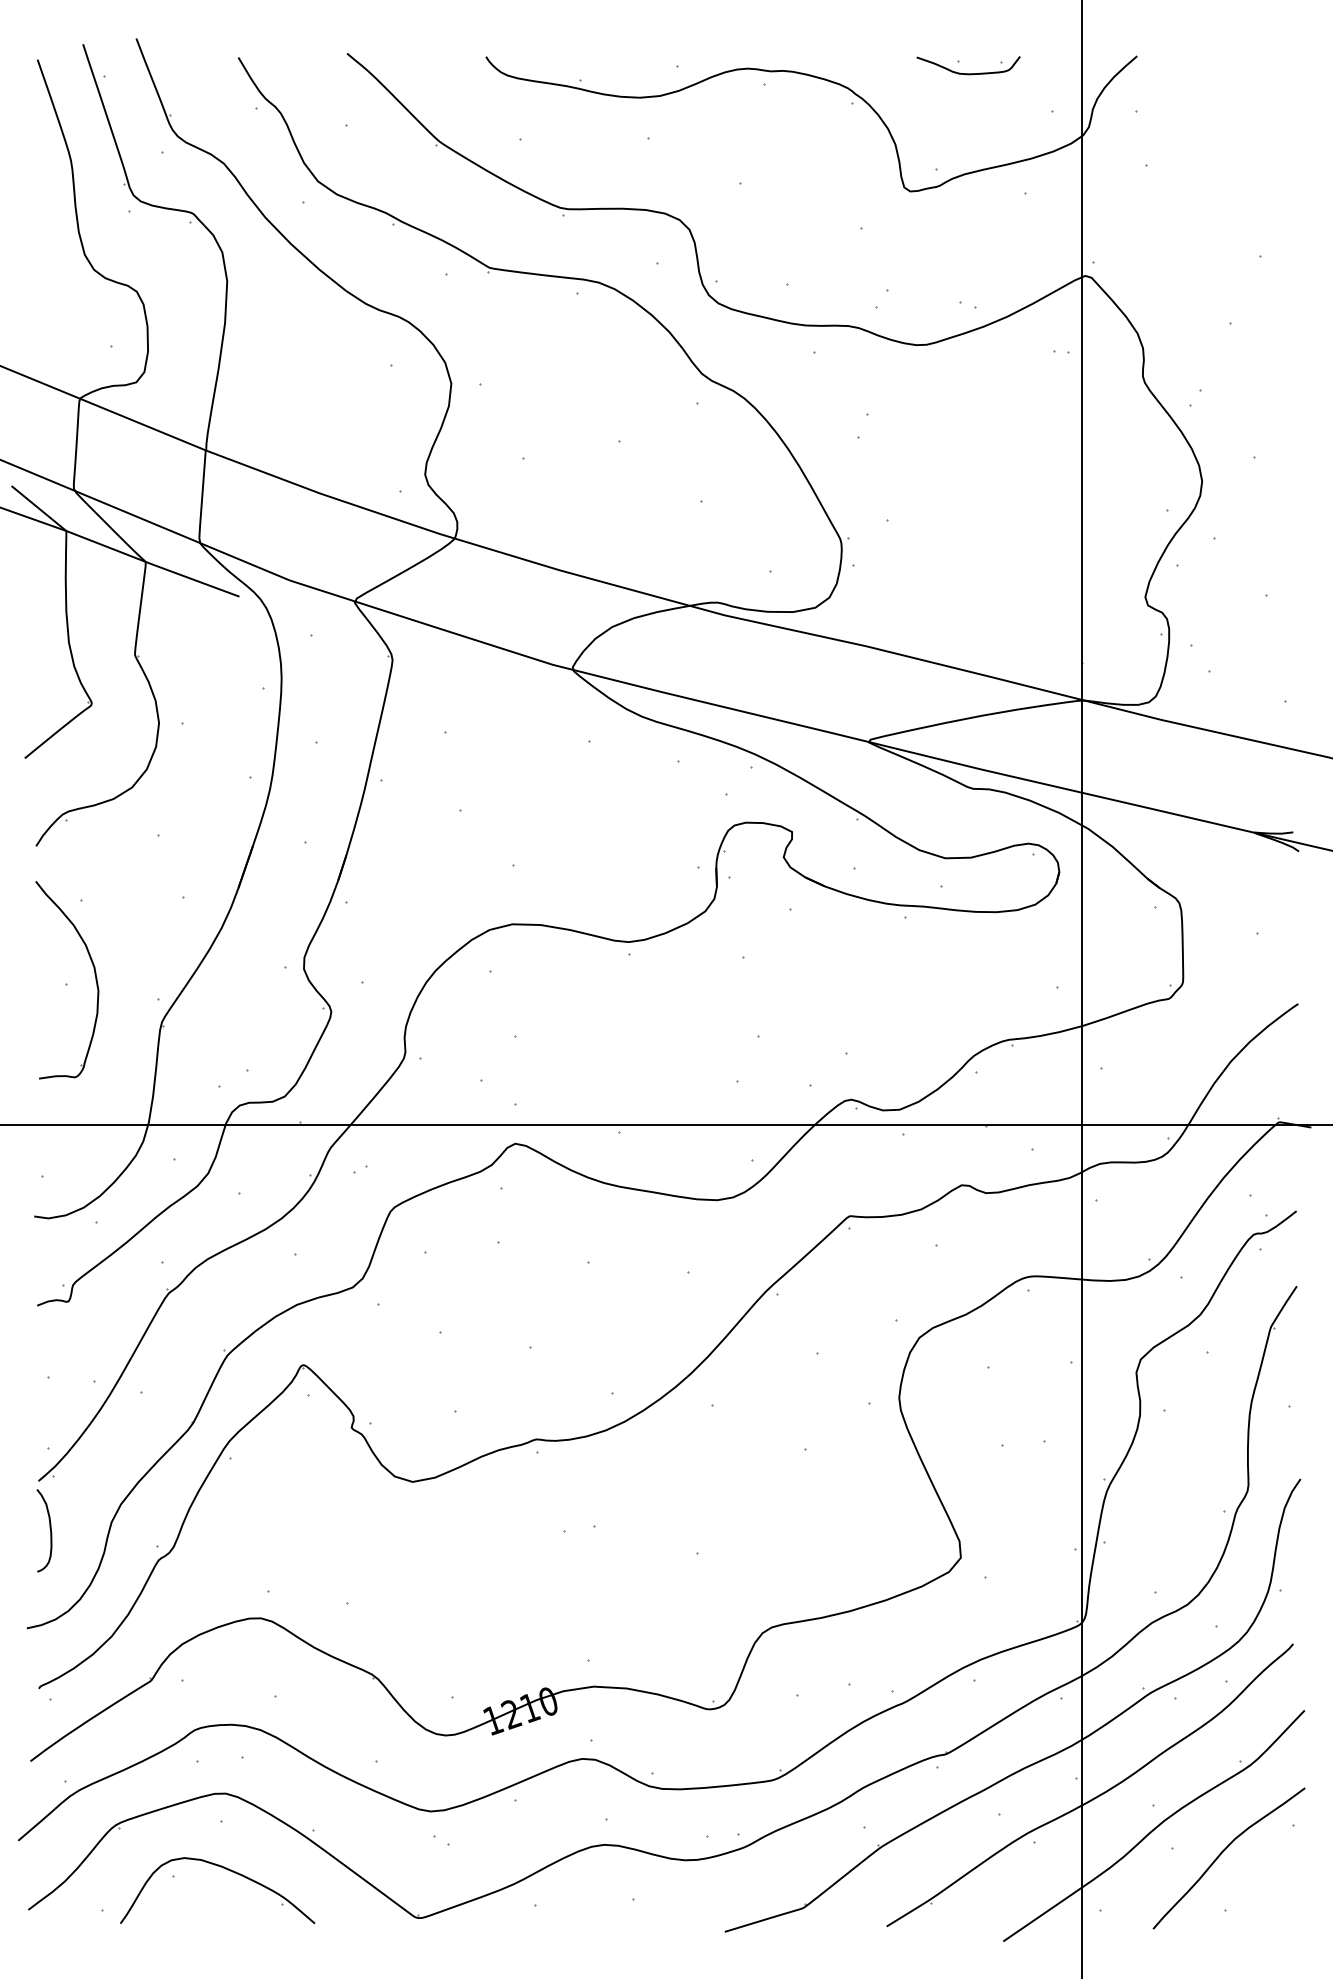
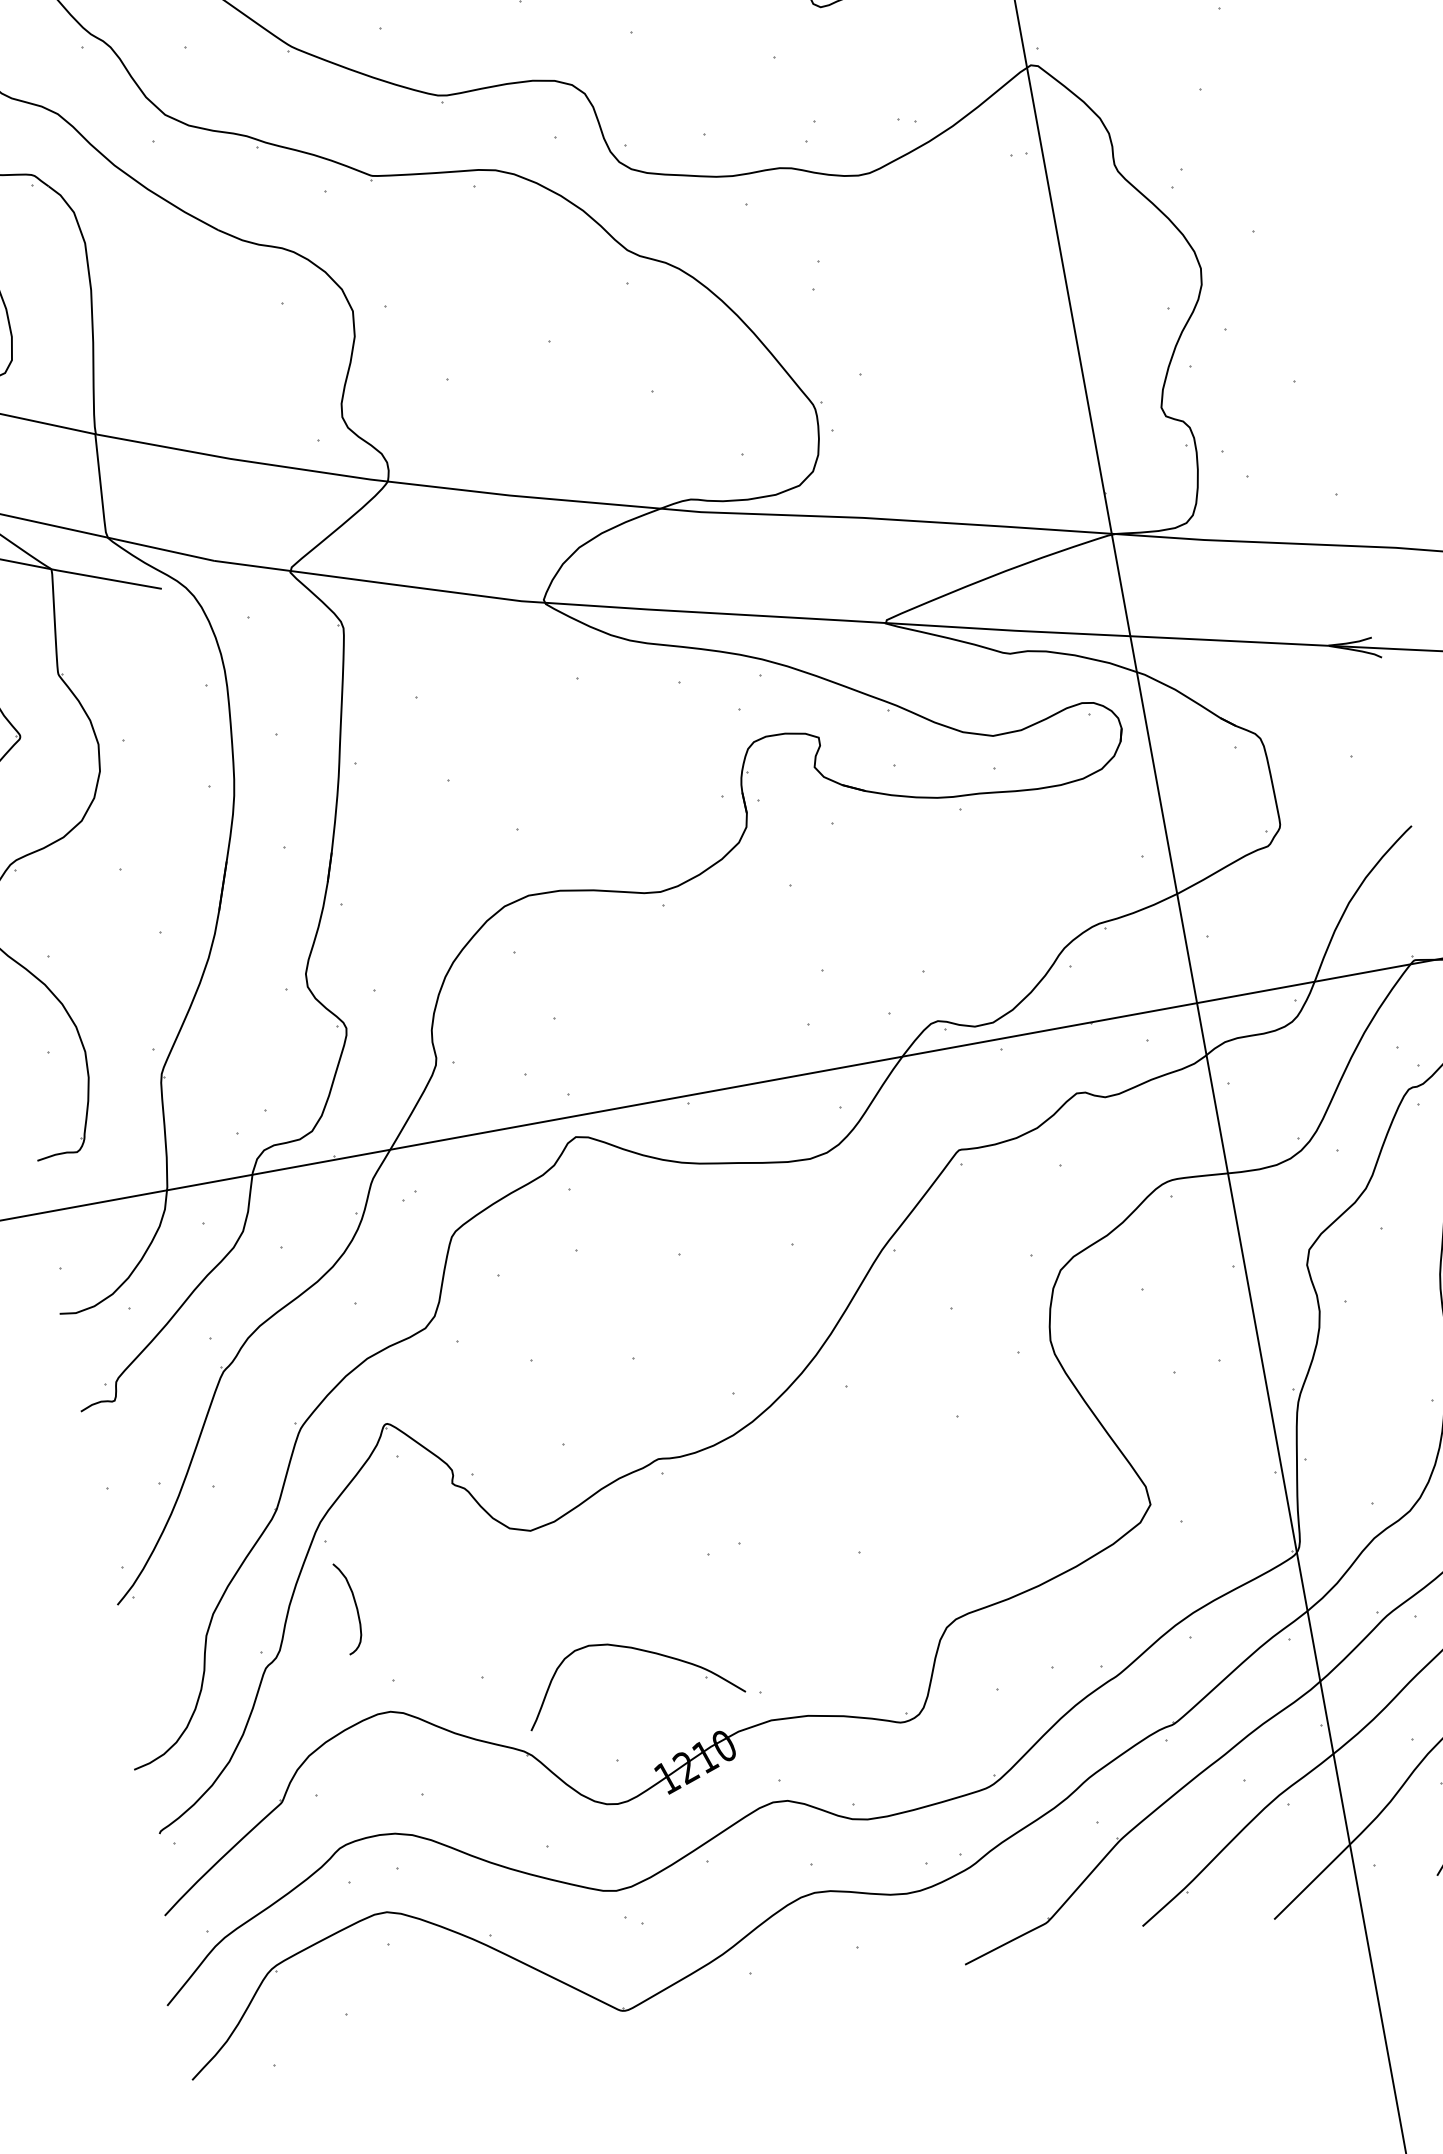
curve: (49, 1528) -> (354, 1604), moved
part: (227, 1870) -> (638, 1650), moved

